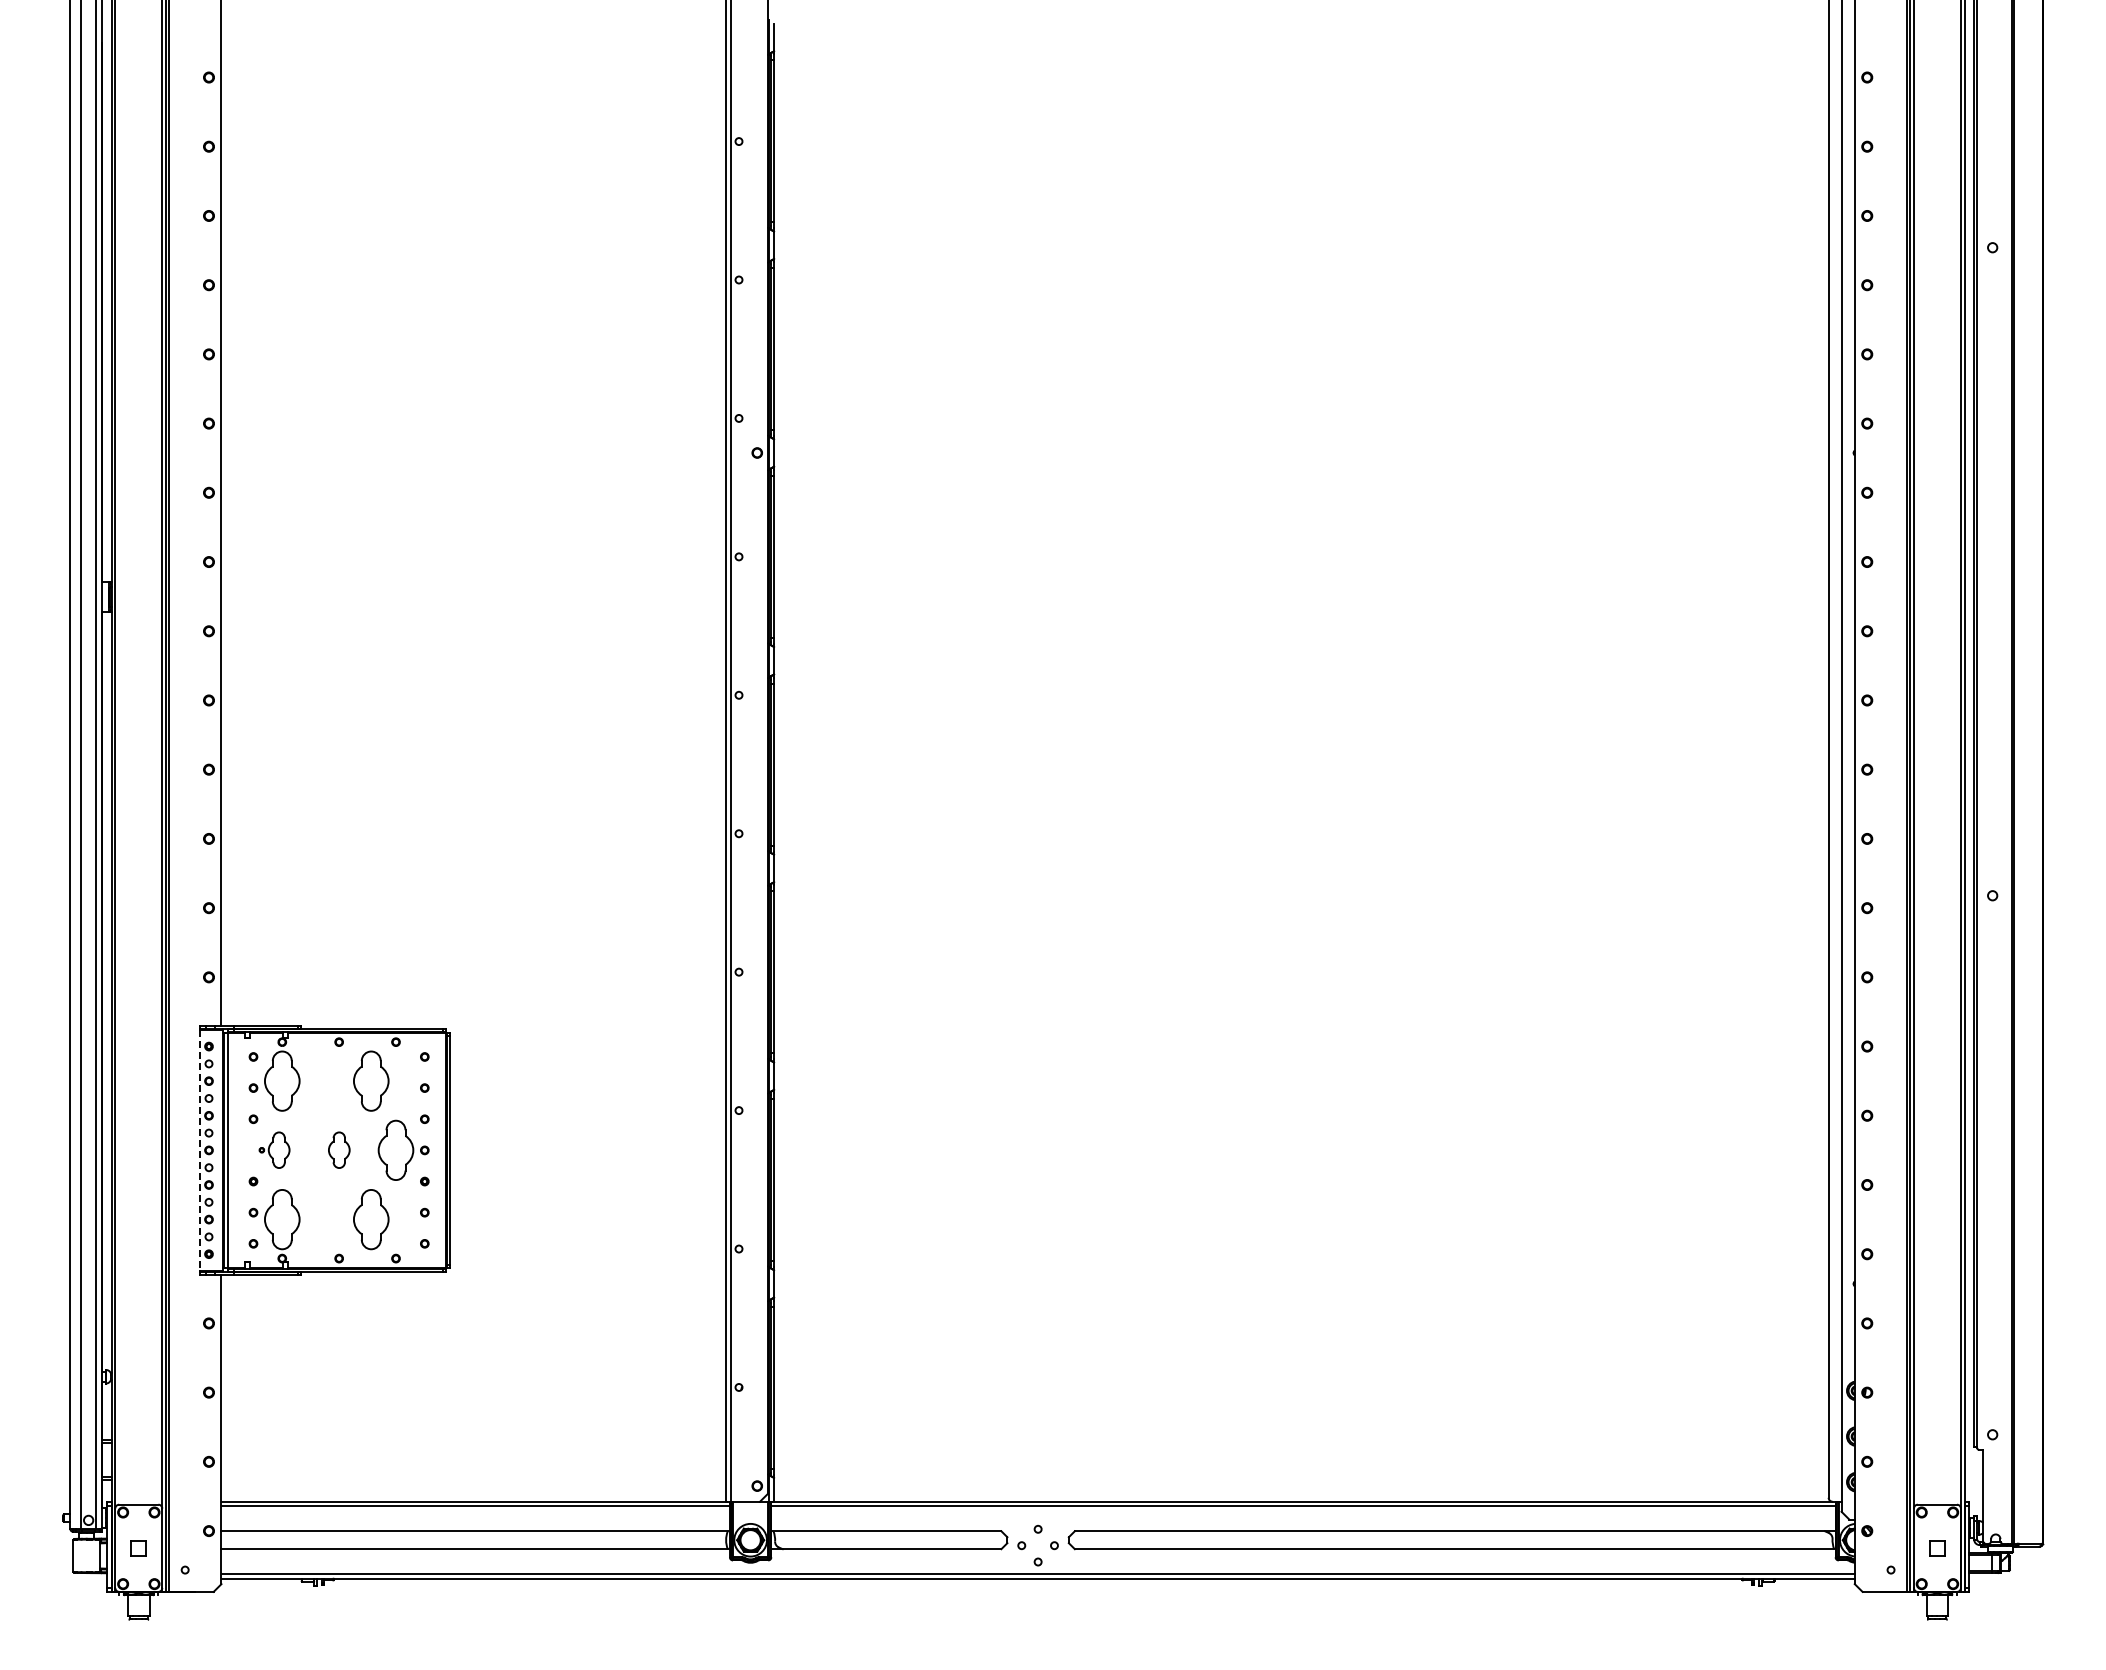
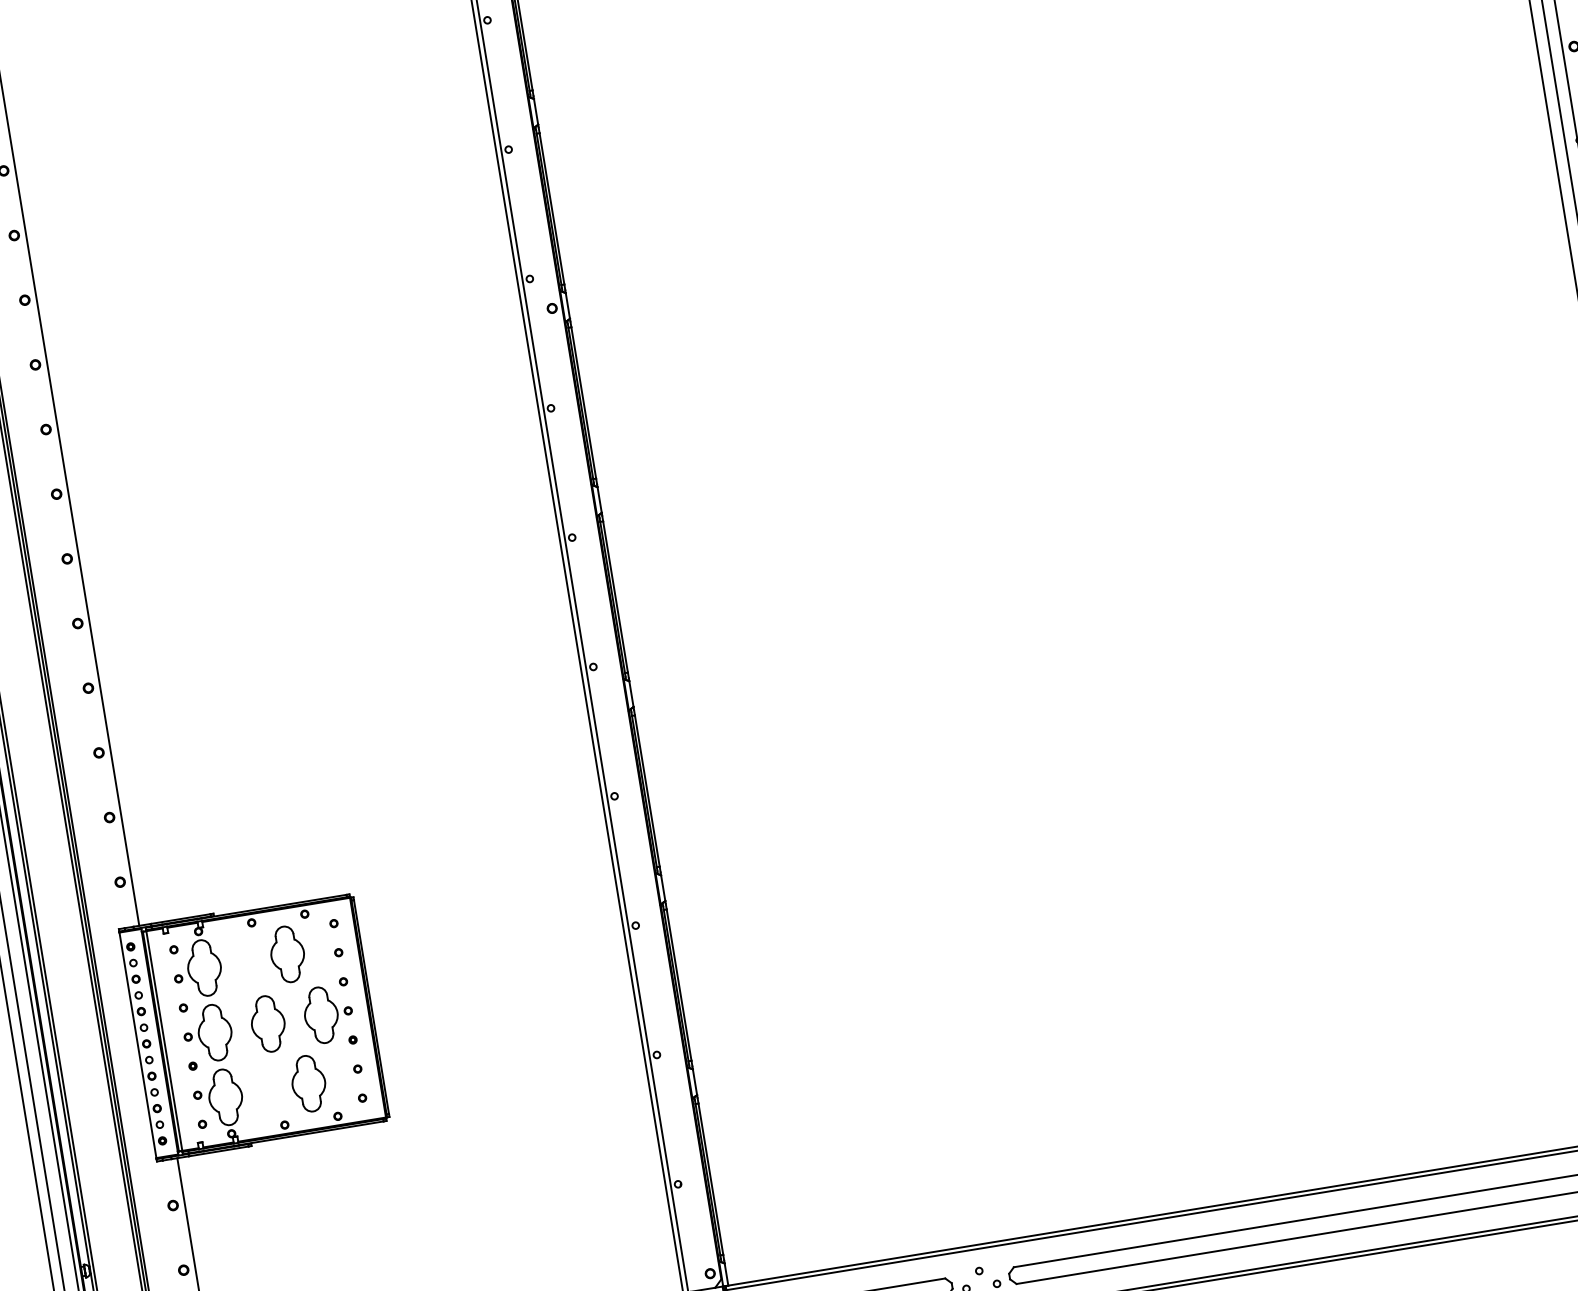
part: (274, 1149) -> (207, 1033), size x1.67
part: (339, 1149) -> (268, 1023), size x1.67
line: (199, 1150) -> (137, 1045), dashed -> solid

